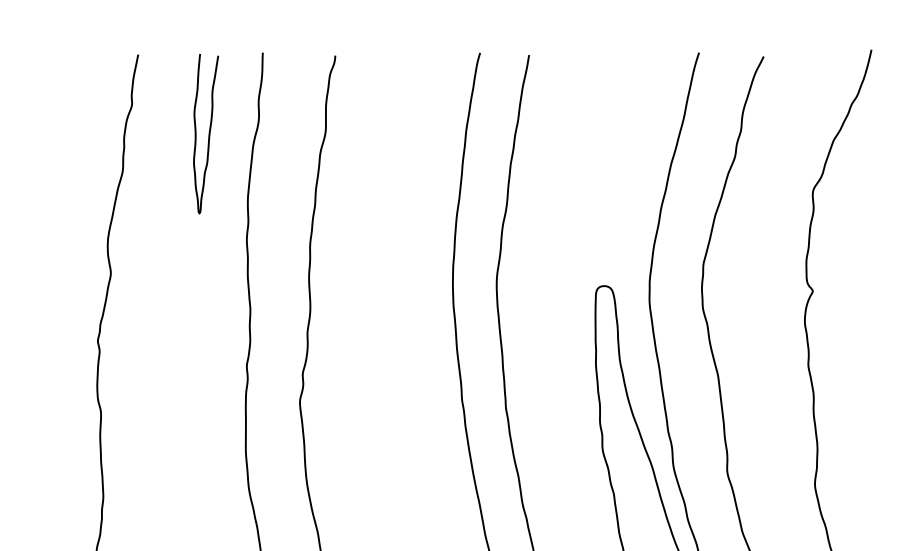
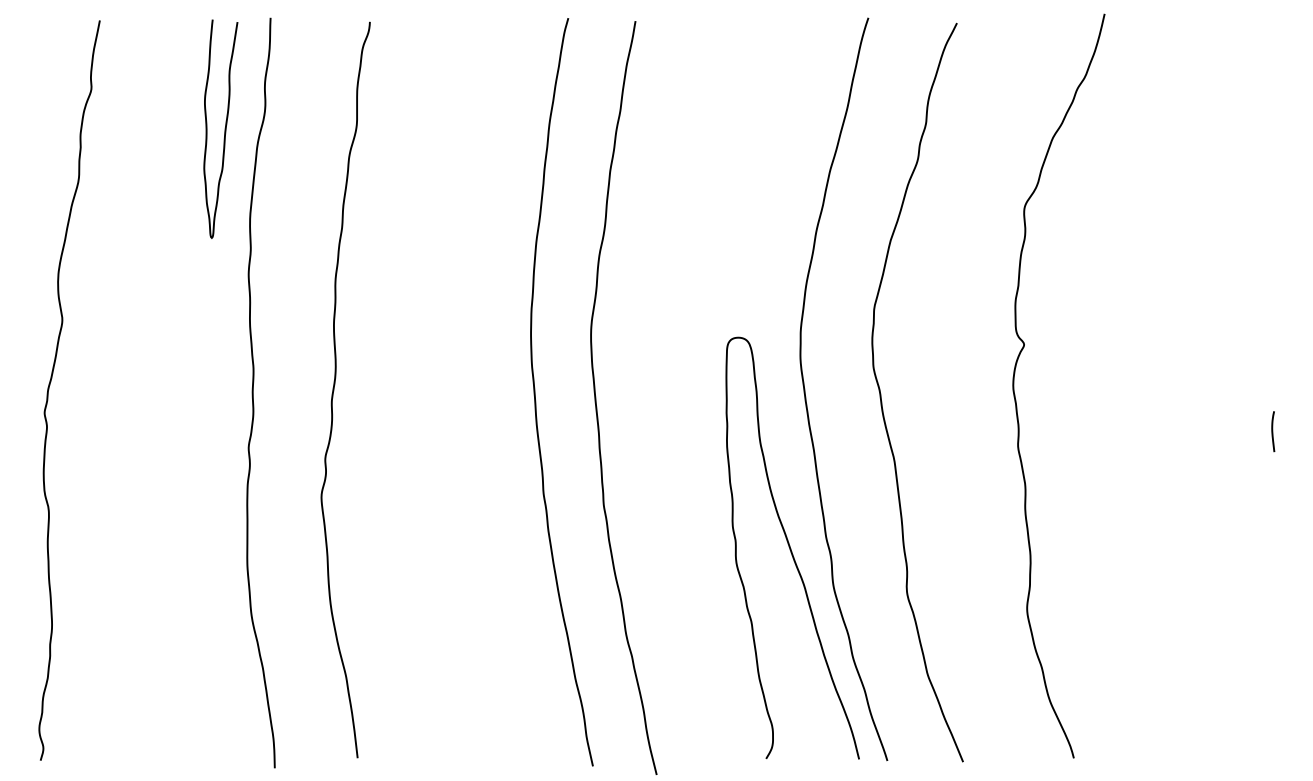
curve: (208, 133) -> (224, 128), moved

